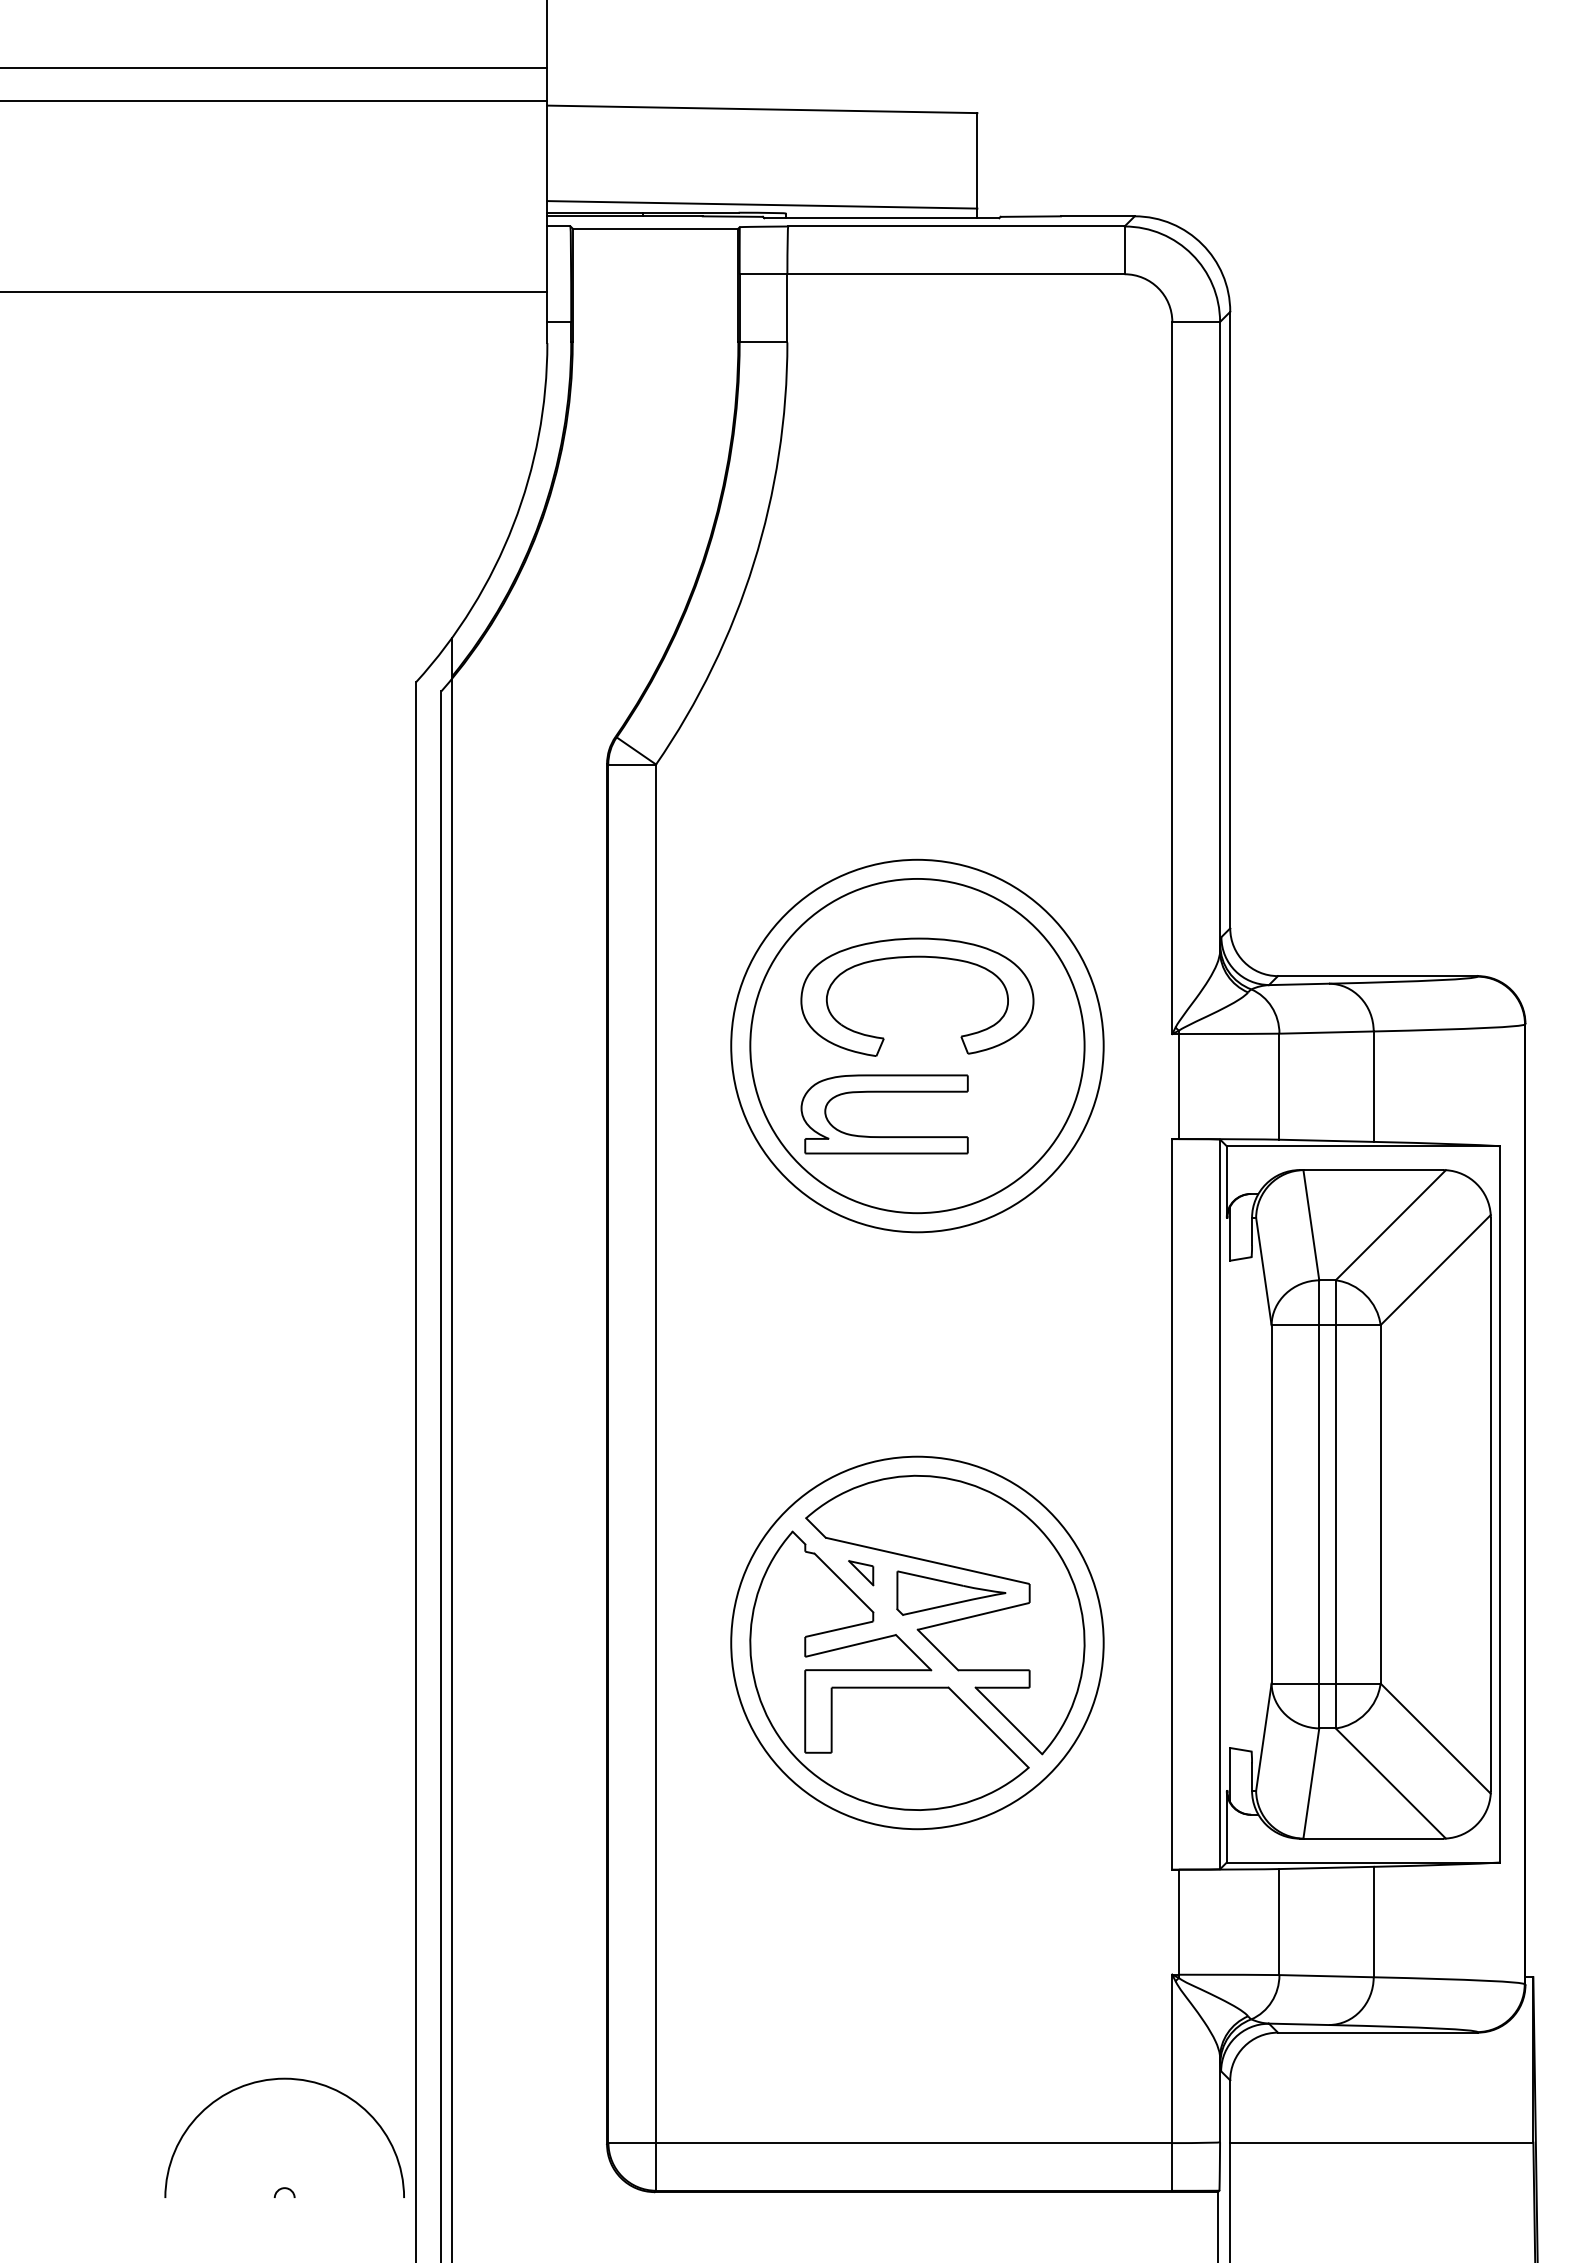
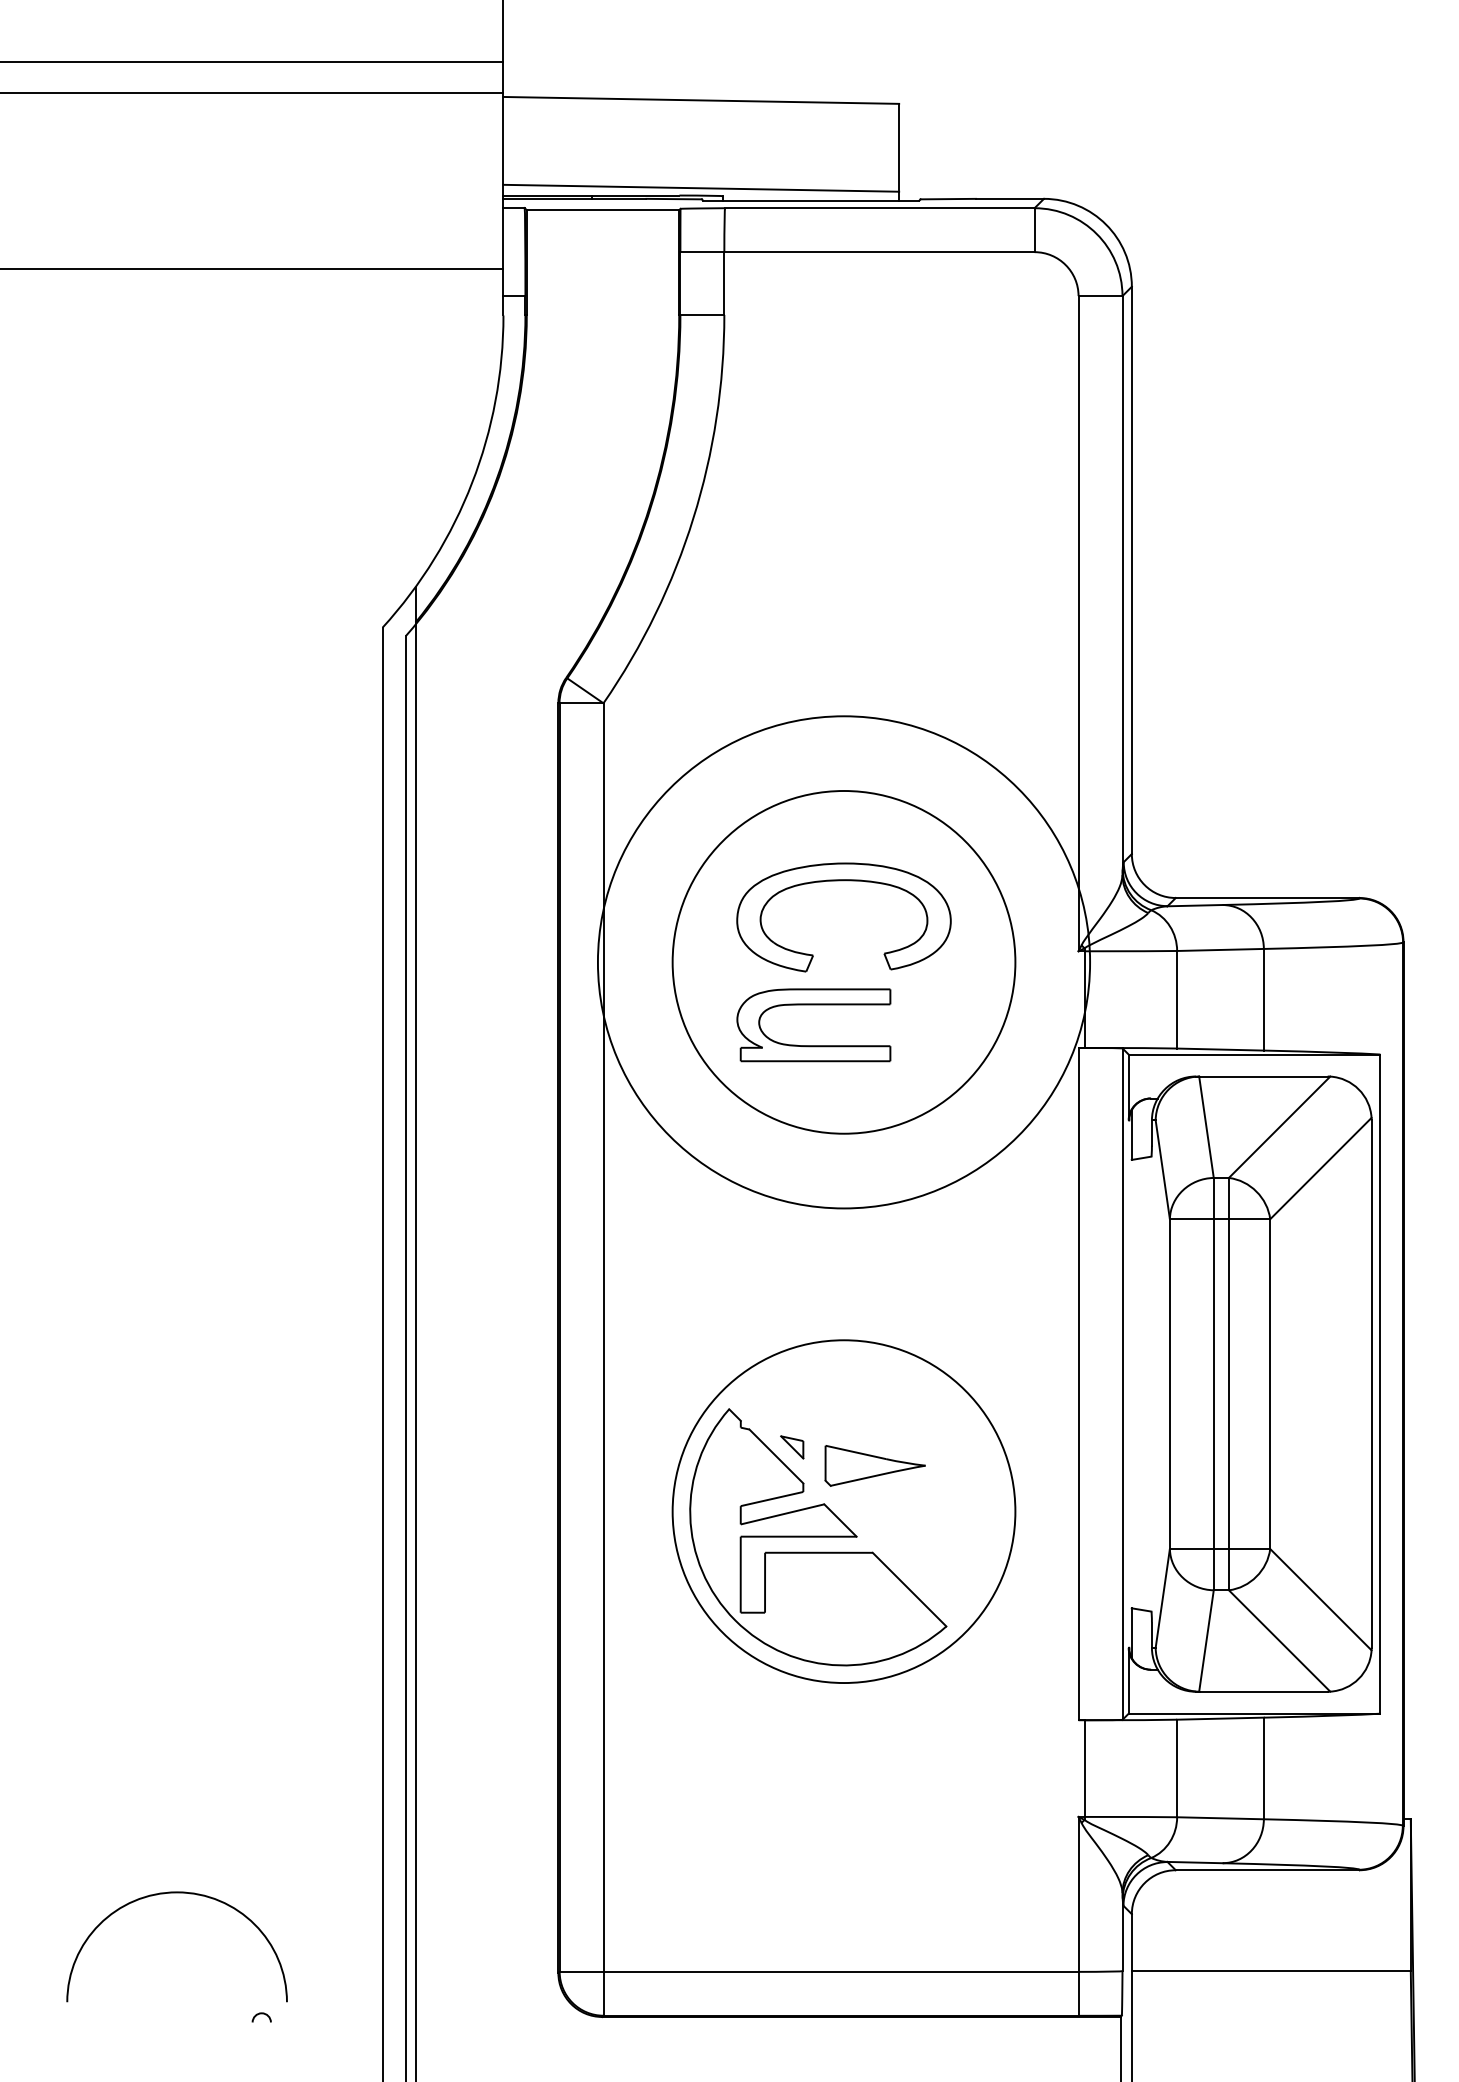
circle: (917, 1045) -> (844, 961), size x1.6
part: (947, 1621) -> (871, 1491), removed
arc: (274, 2080) -> (167, 1894), moved

